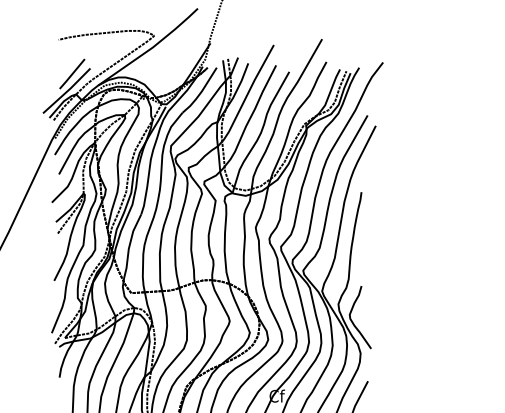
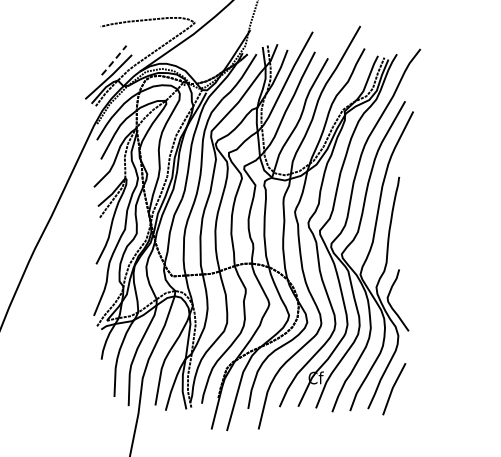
line: (72, 74) -> (114, 60), solid -> dashed

